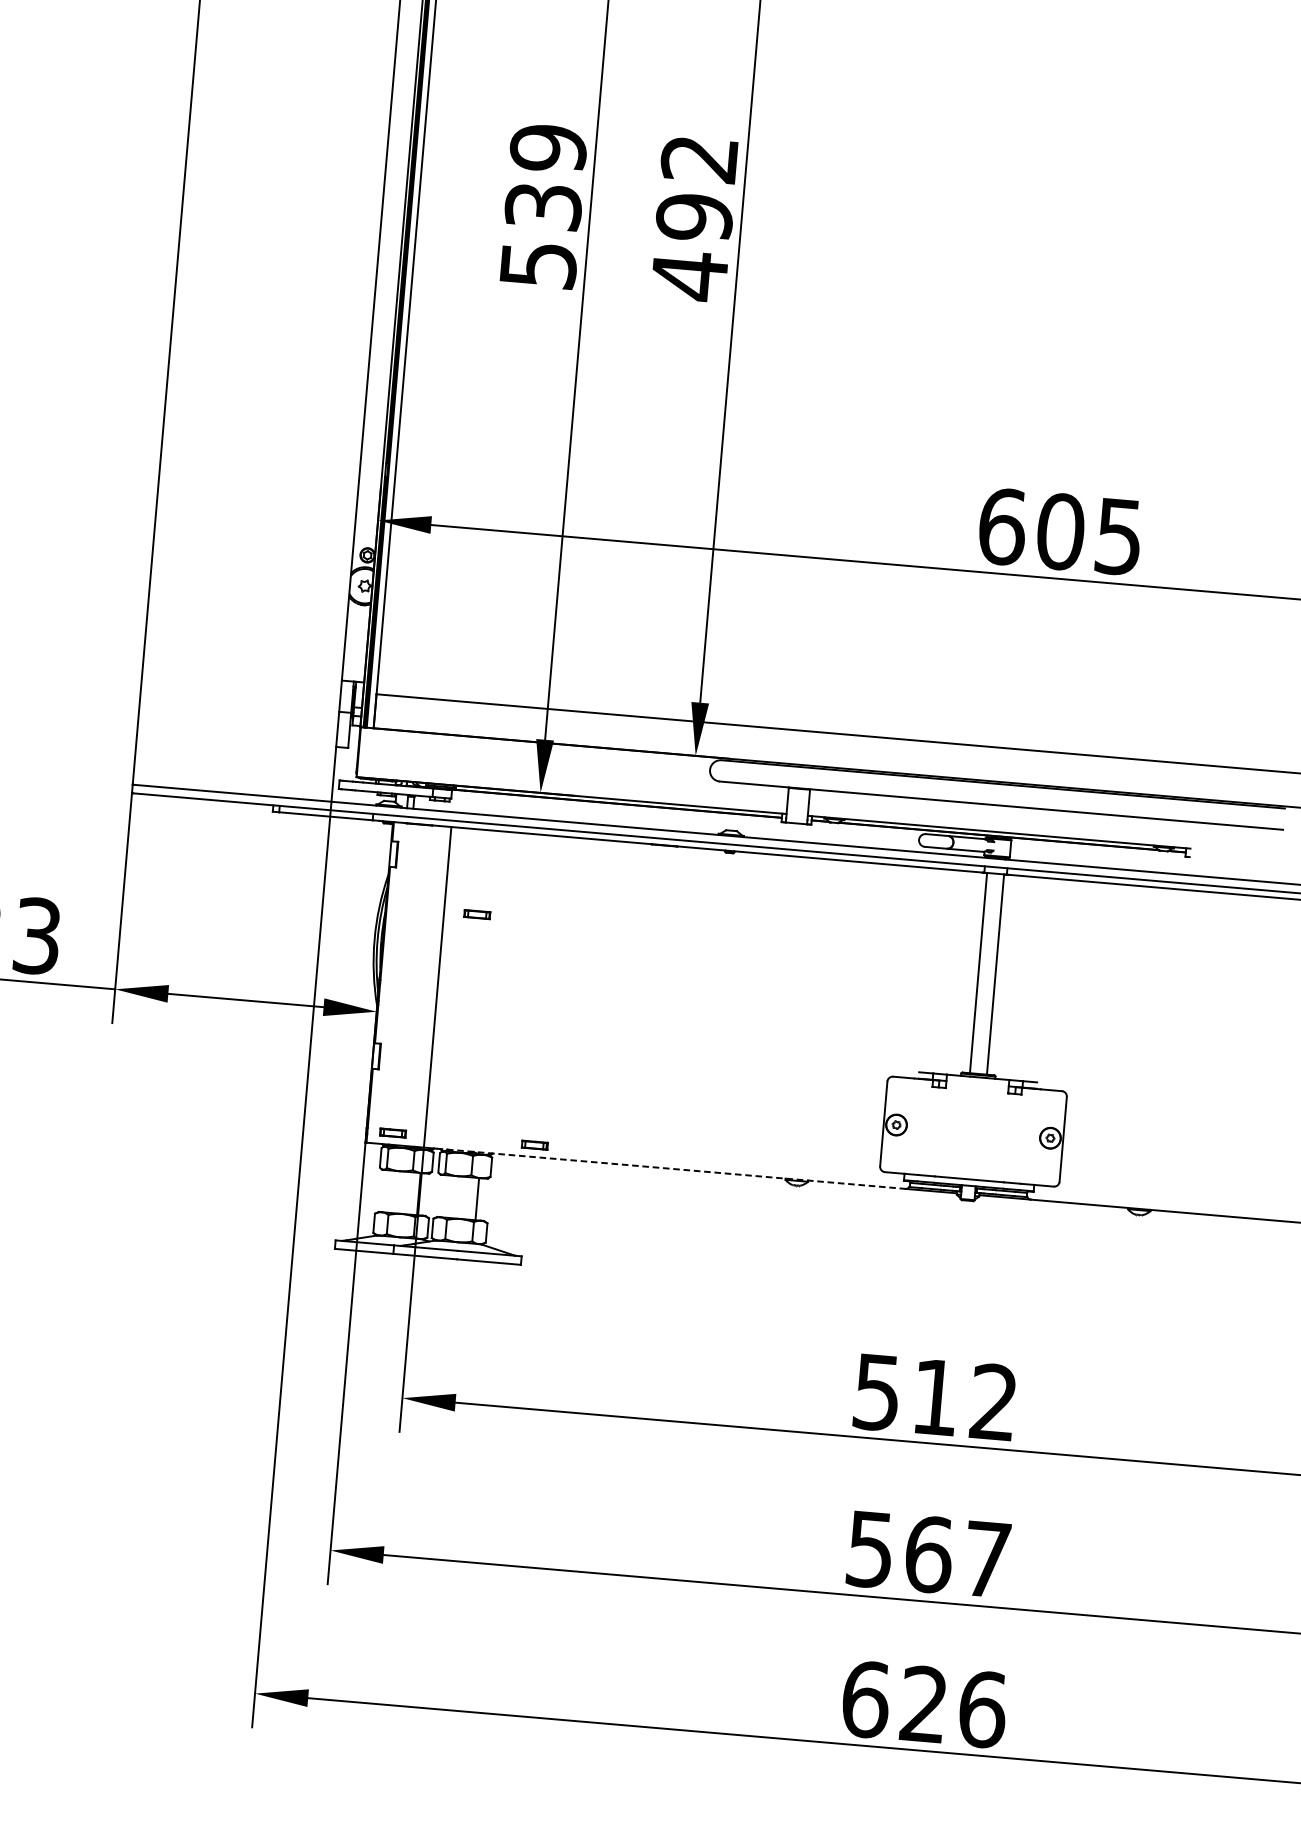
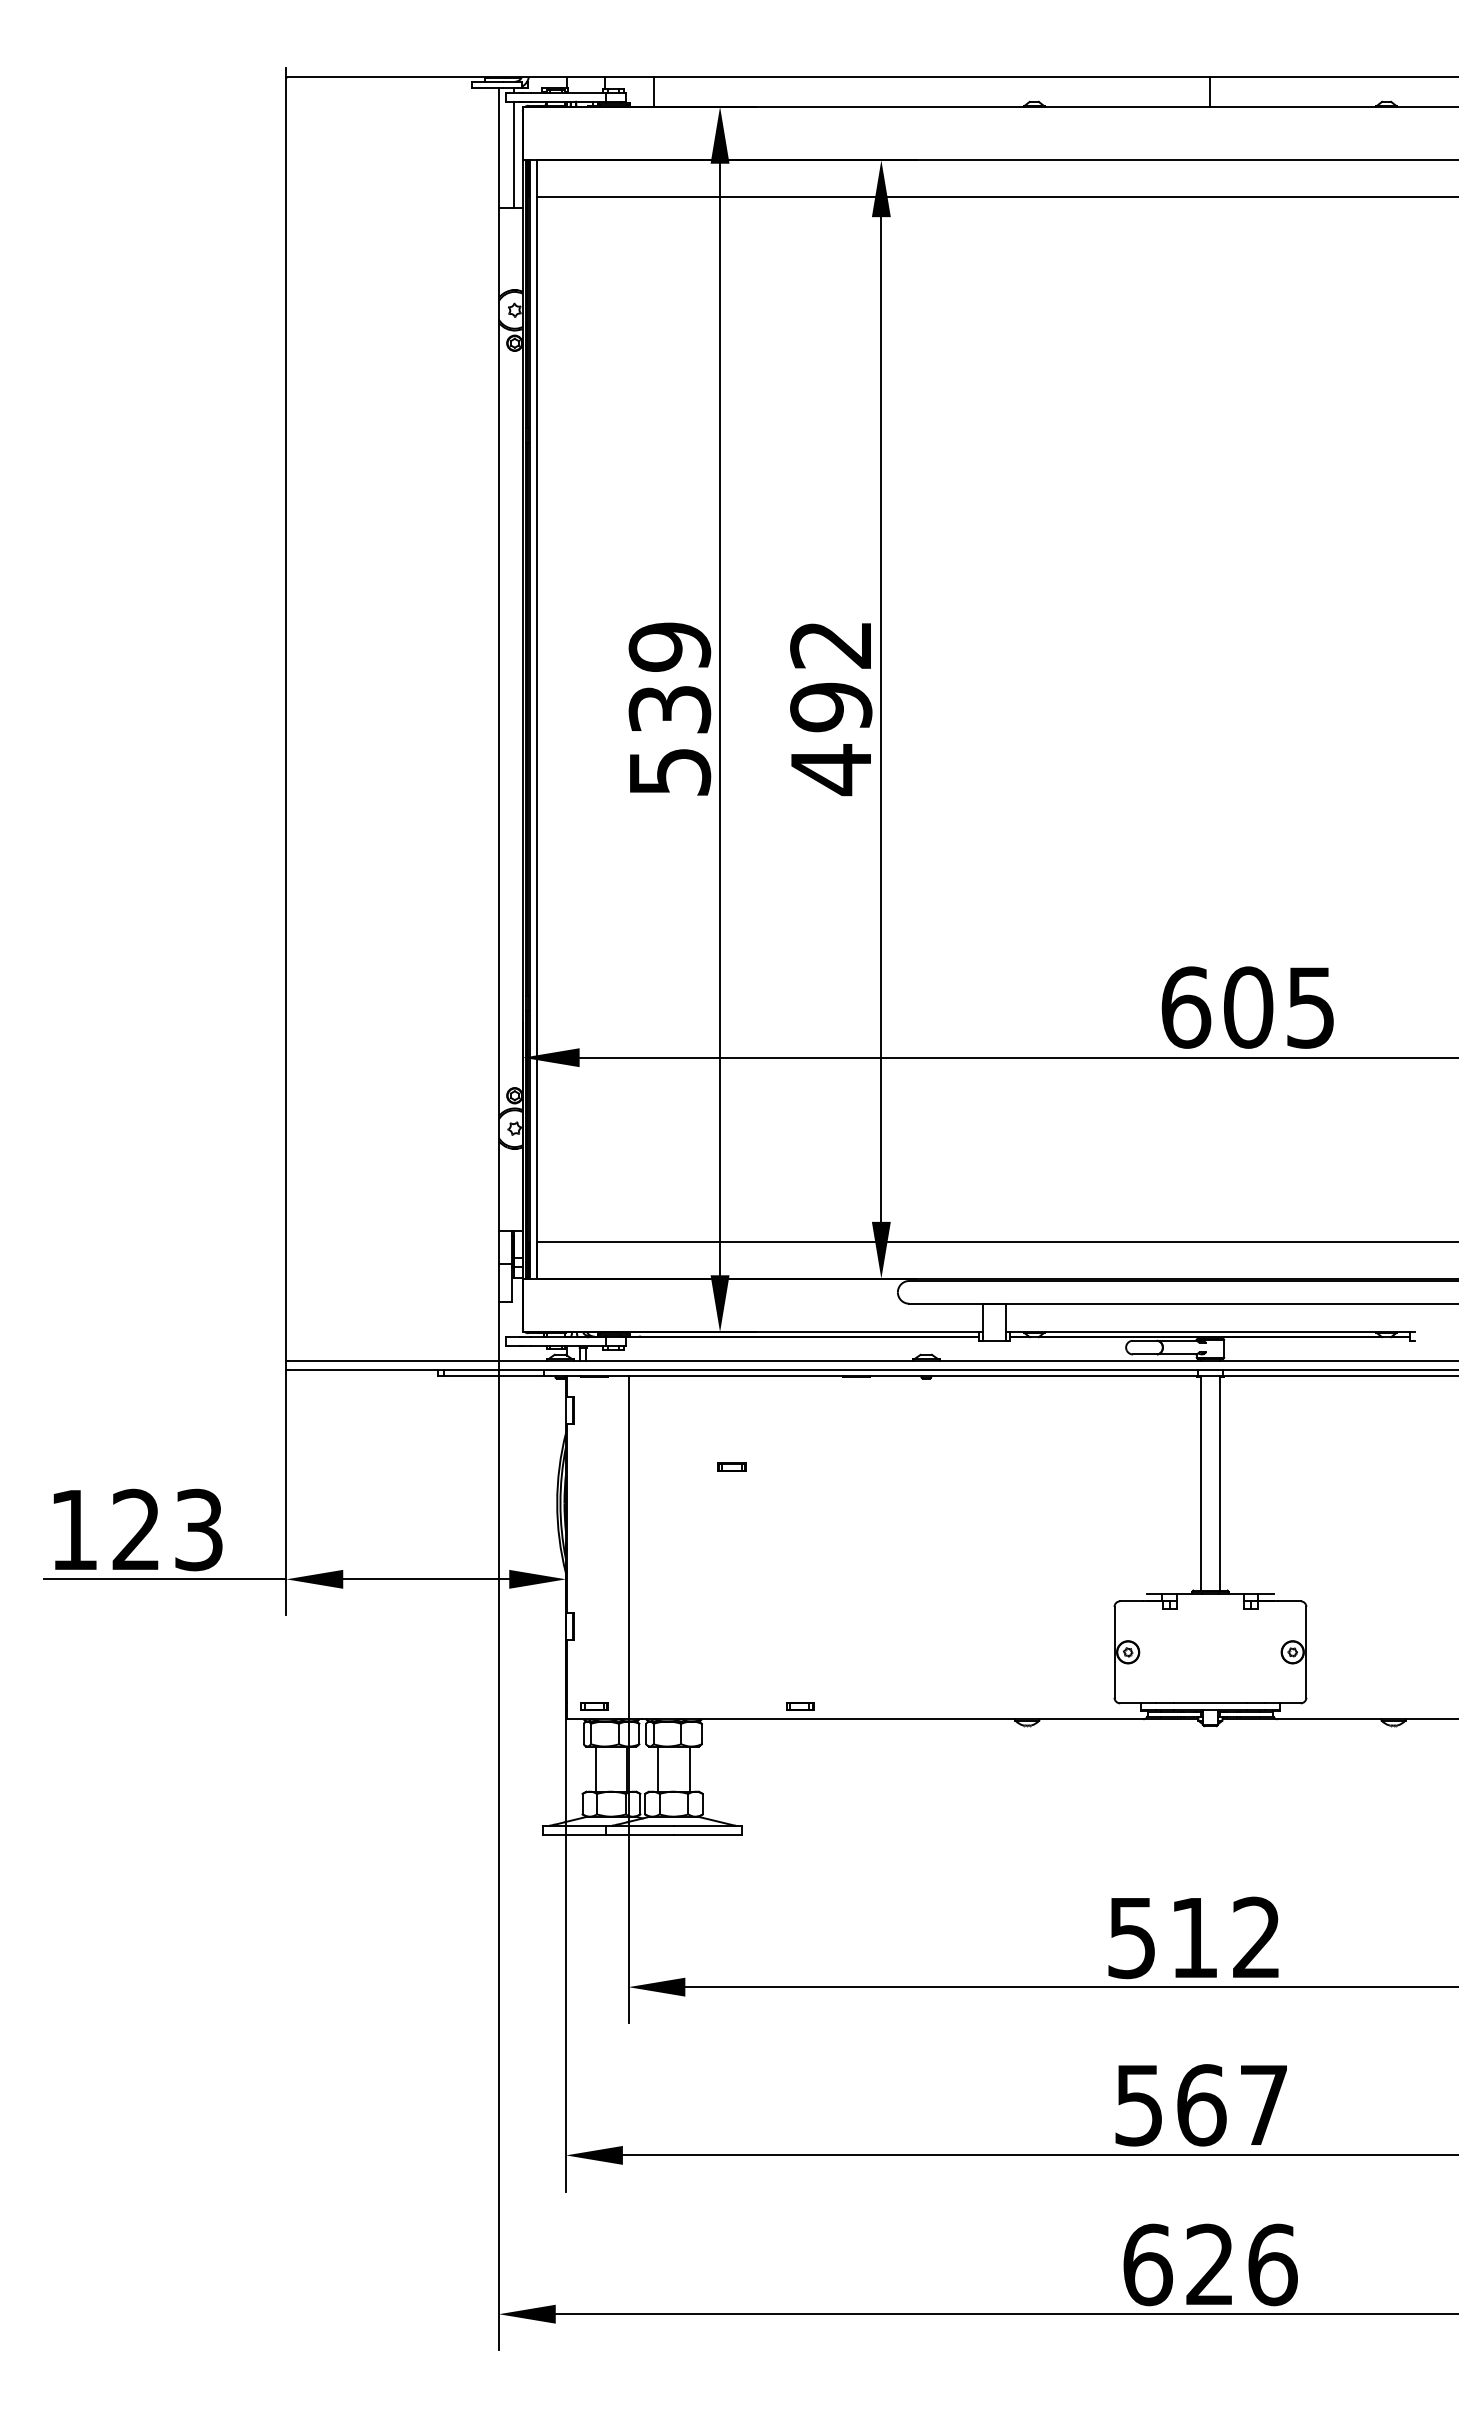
part: (476, 914) -> (731, 1466), moved
part: (535, 1145) -> (800, 1706), moved
line: (670, 1168) -> (892, 1719), dashed -> solid
line: (389, 1191) -> (595, 1768), added
line: (448, 1196) -> (658, 1768), added

